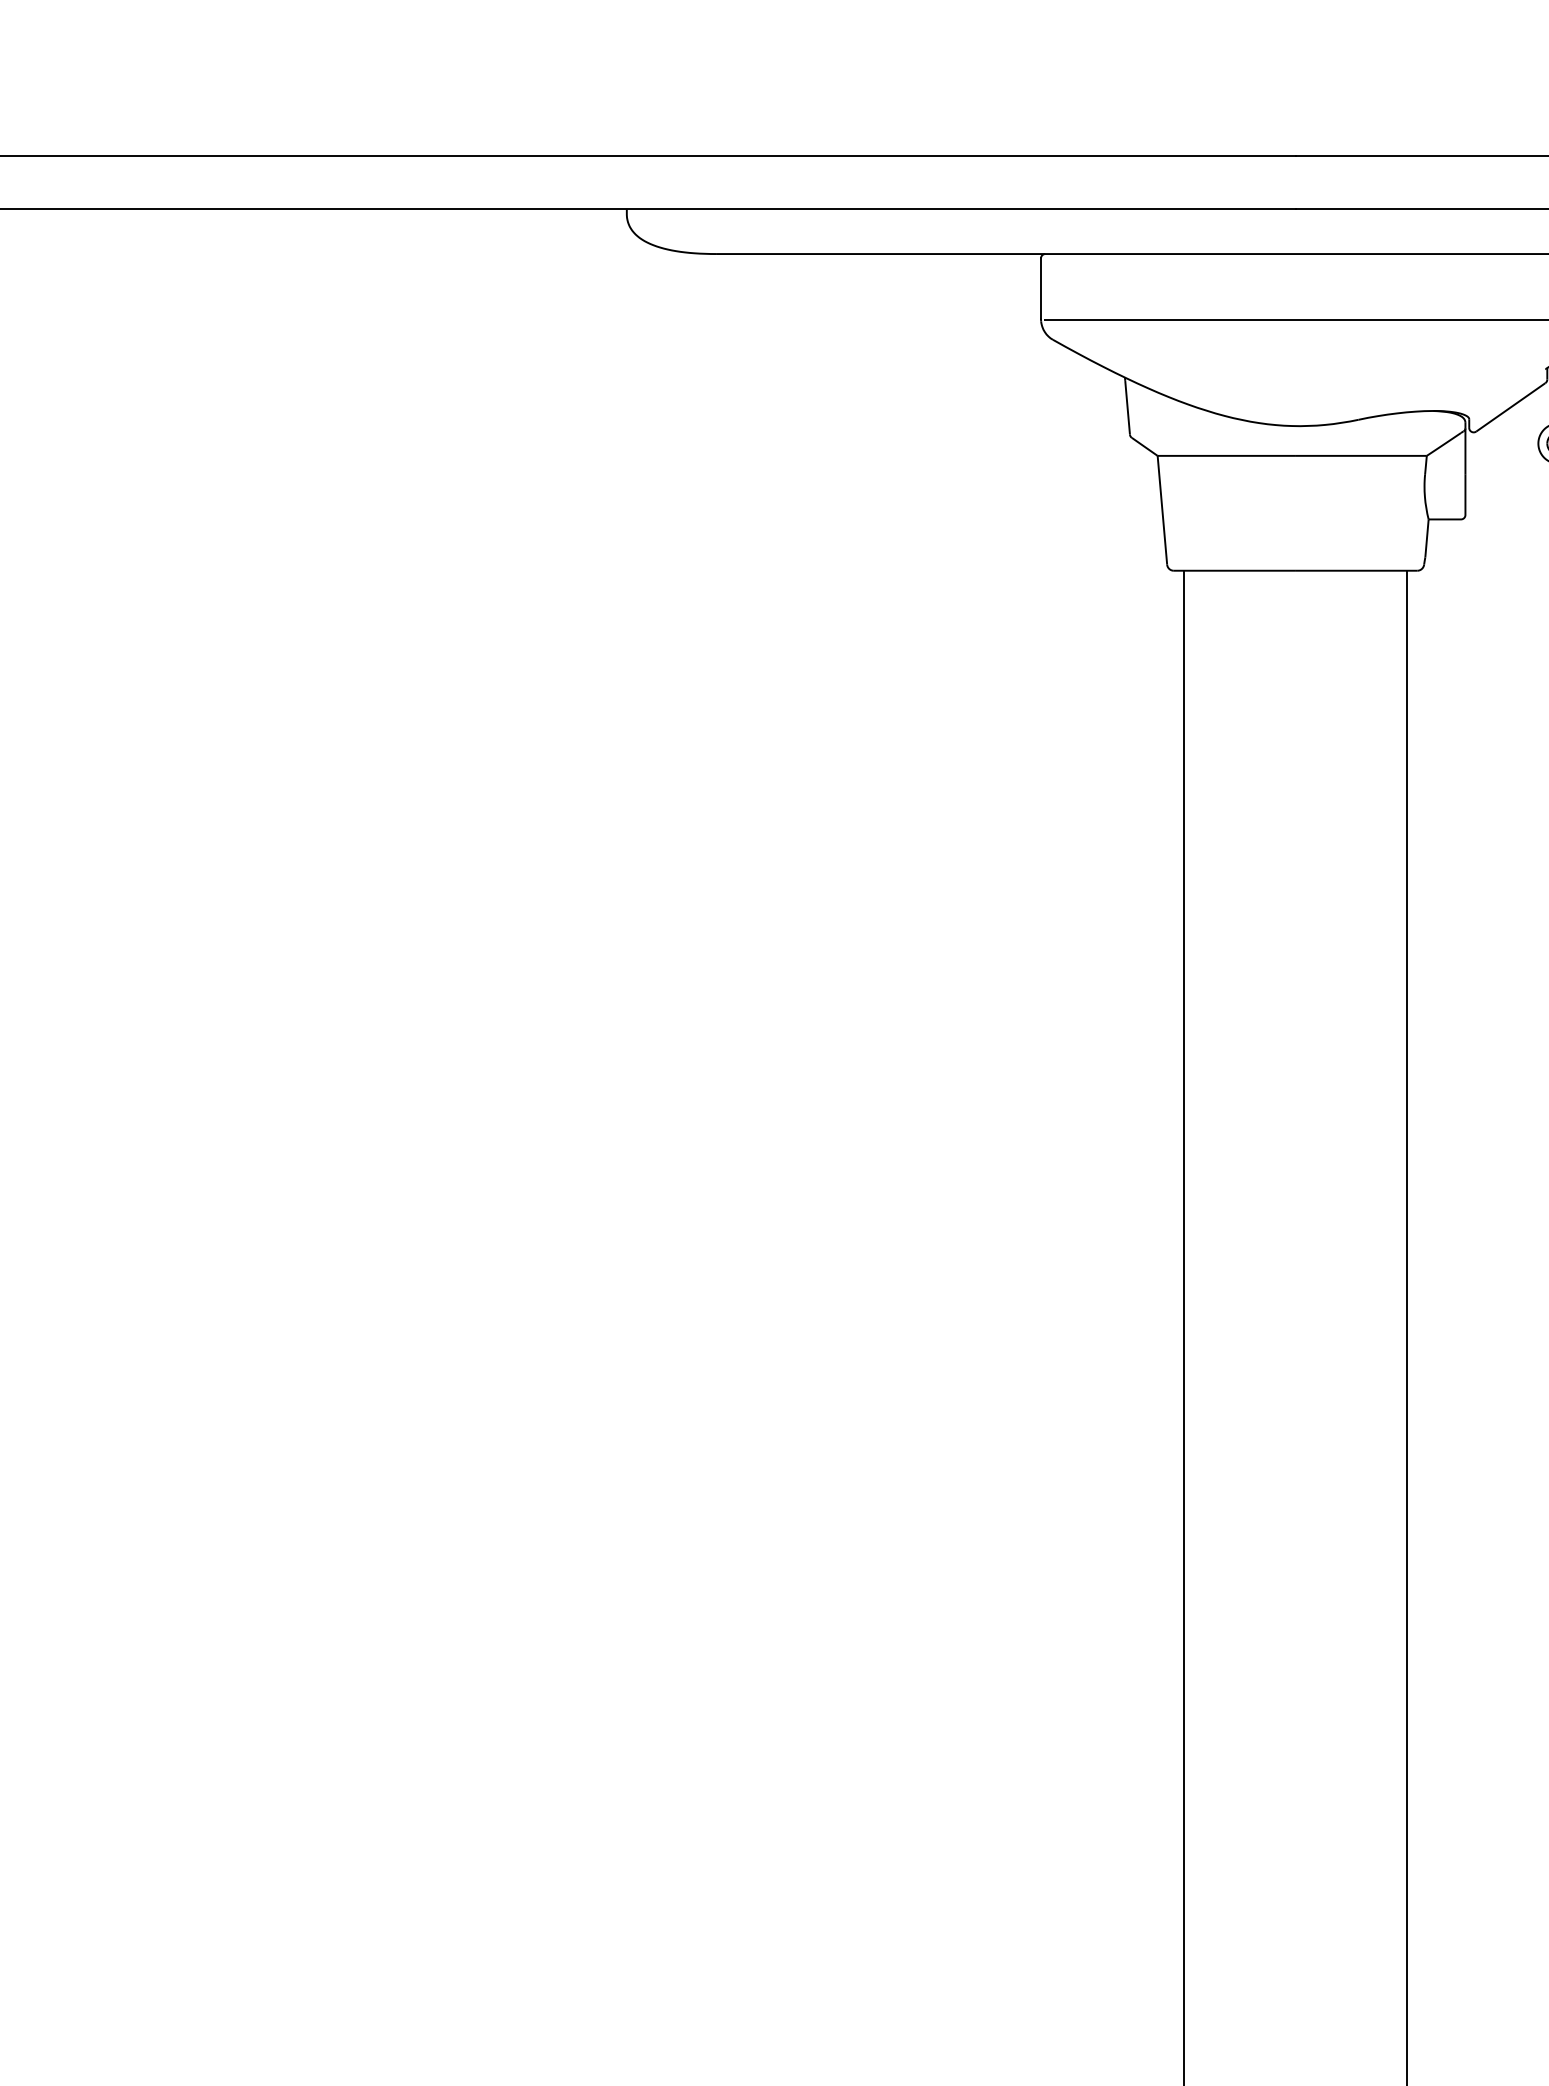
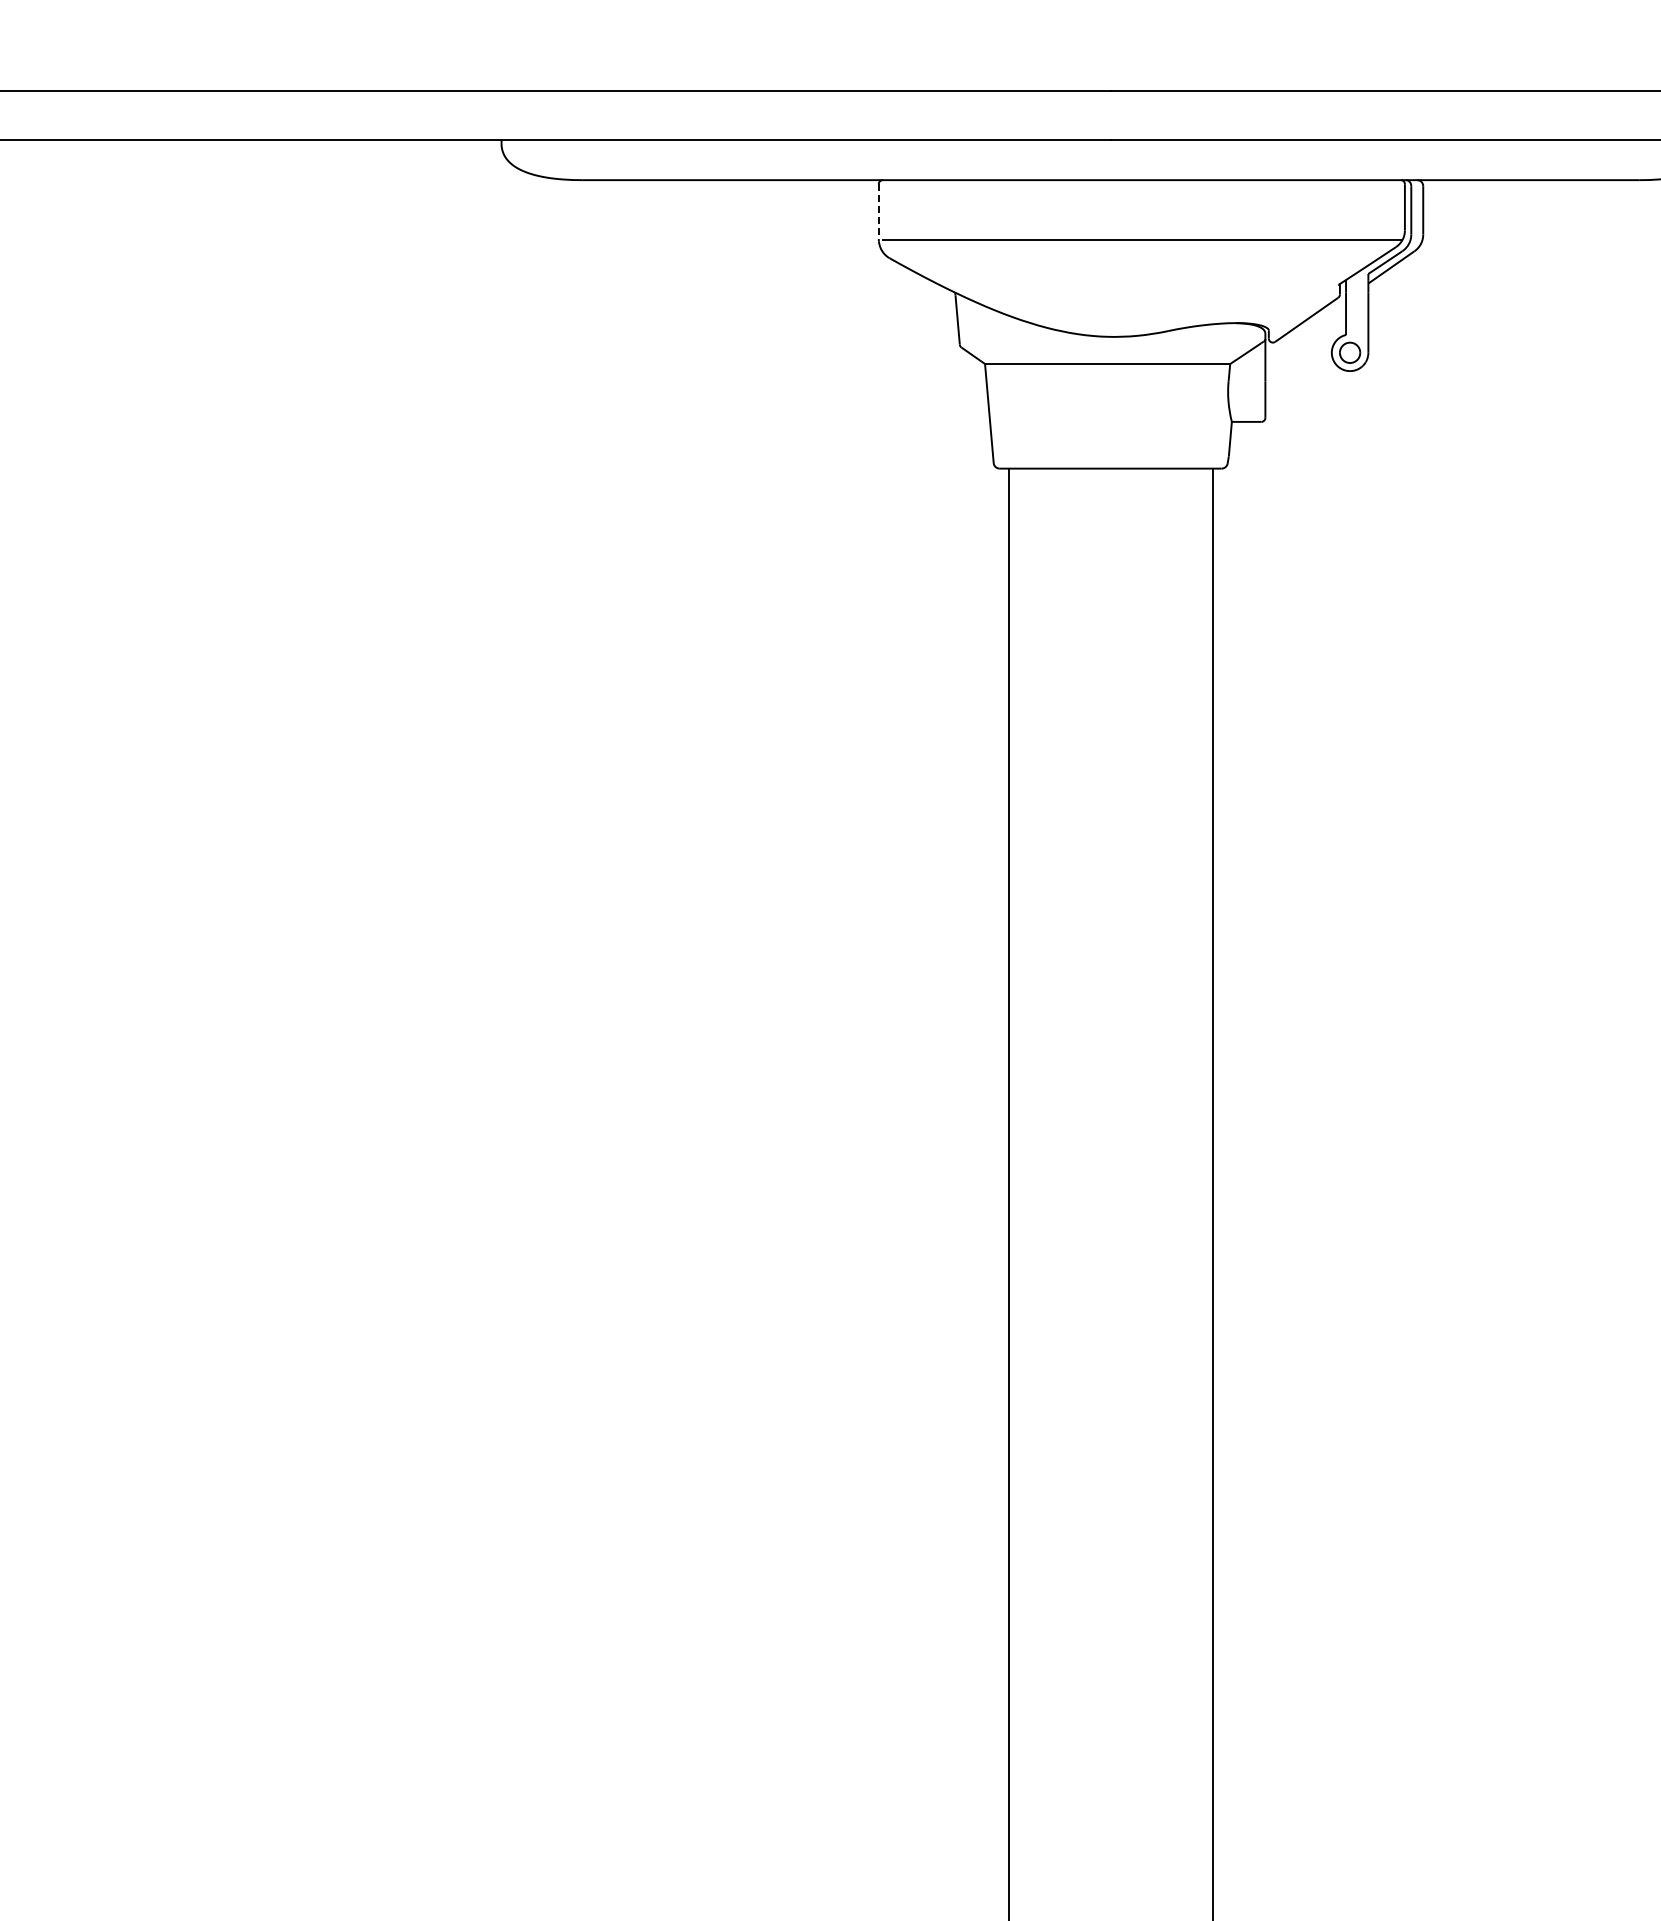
line: (1040, 289) -> (878, 212), solid -> dashed

